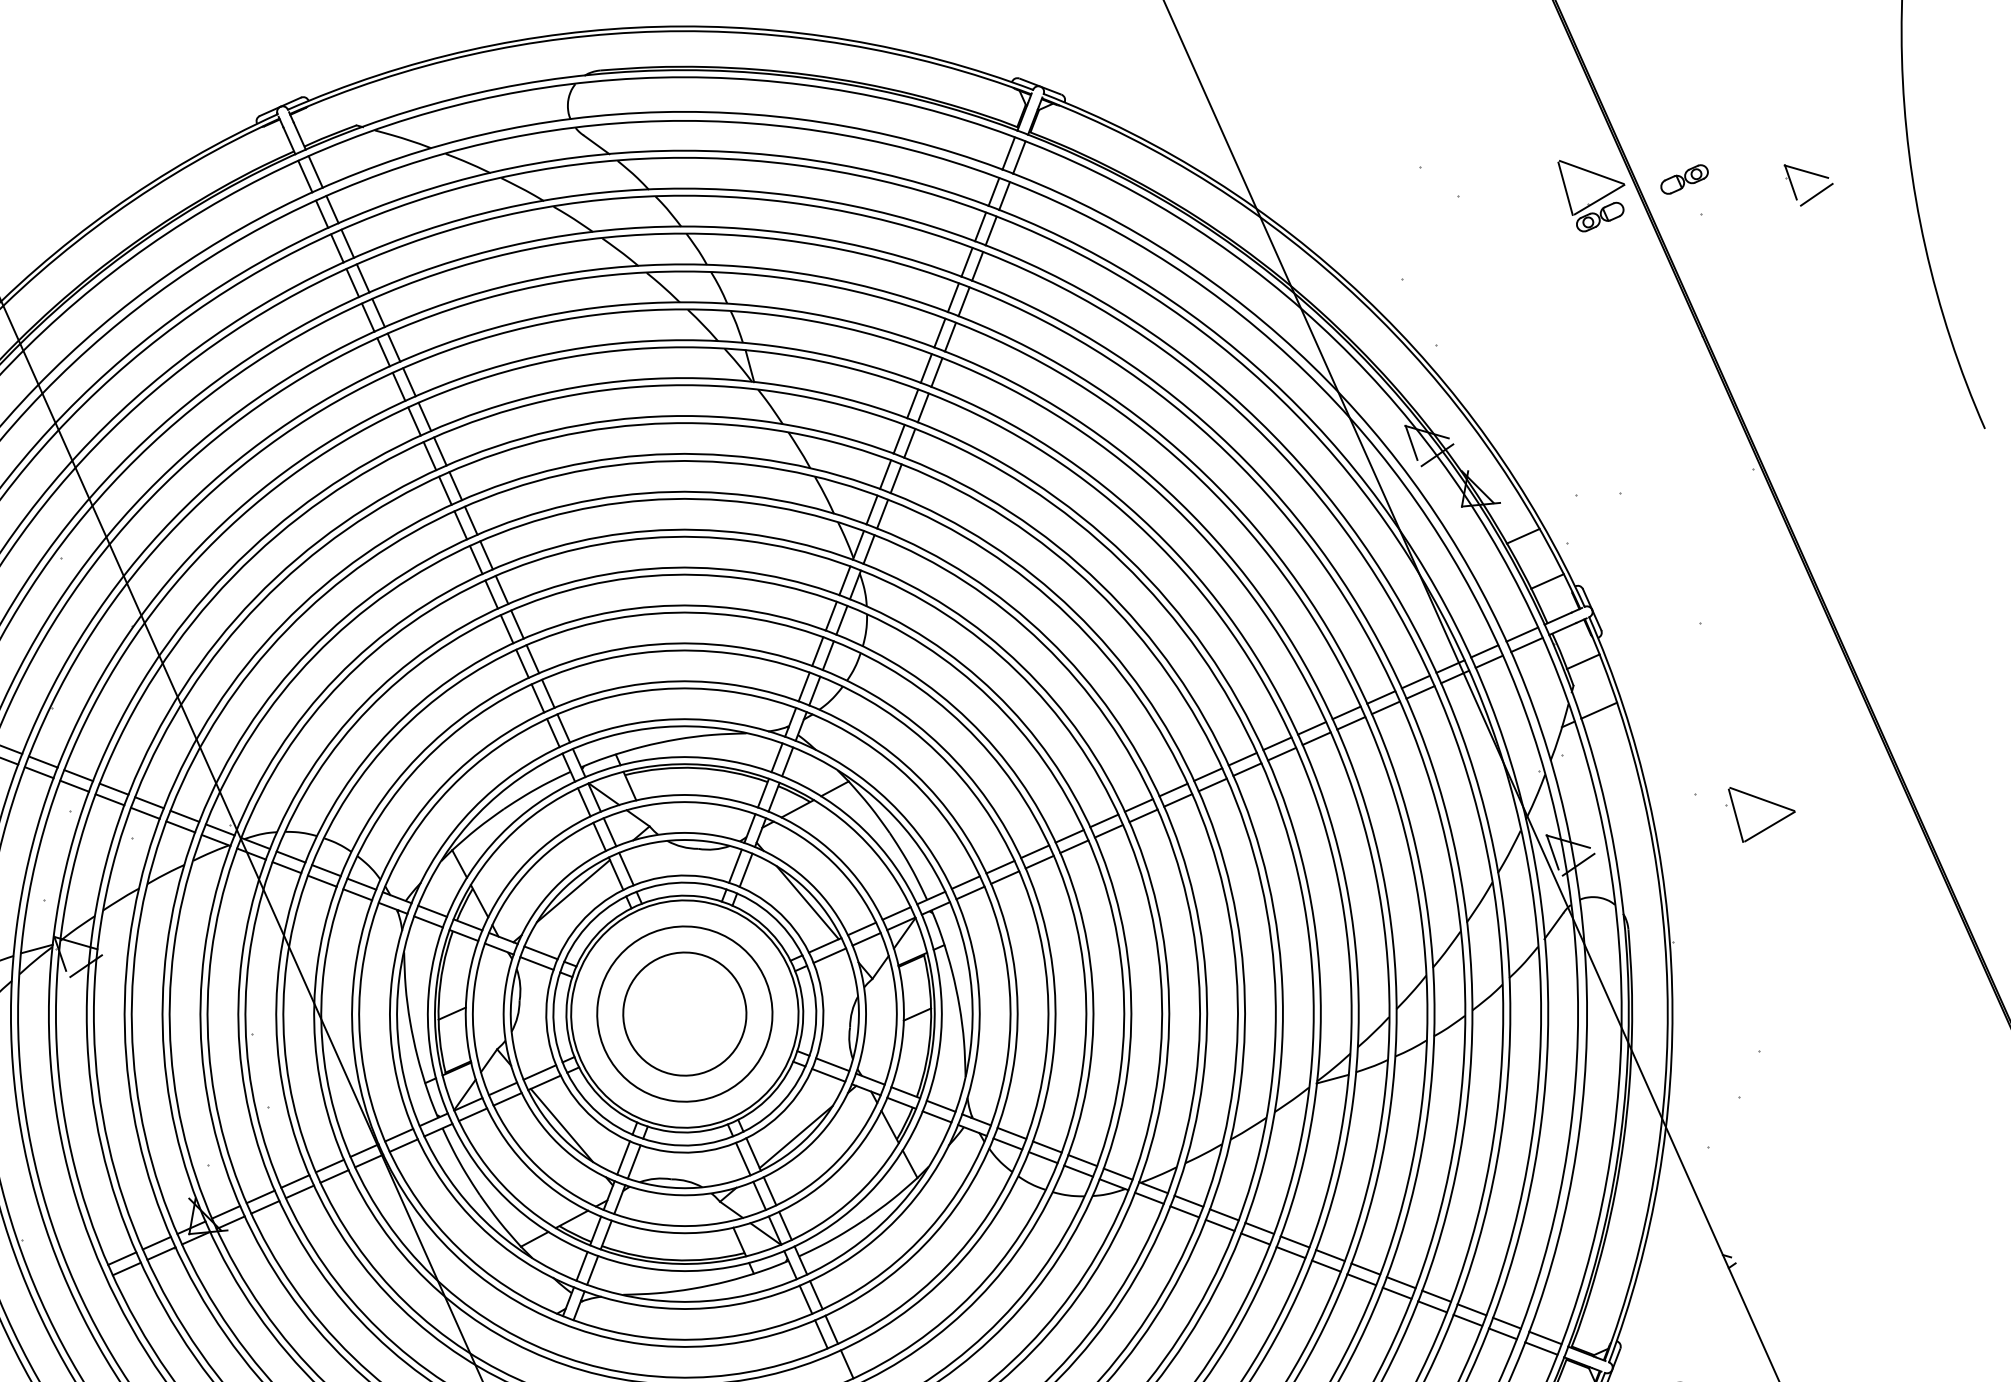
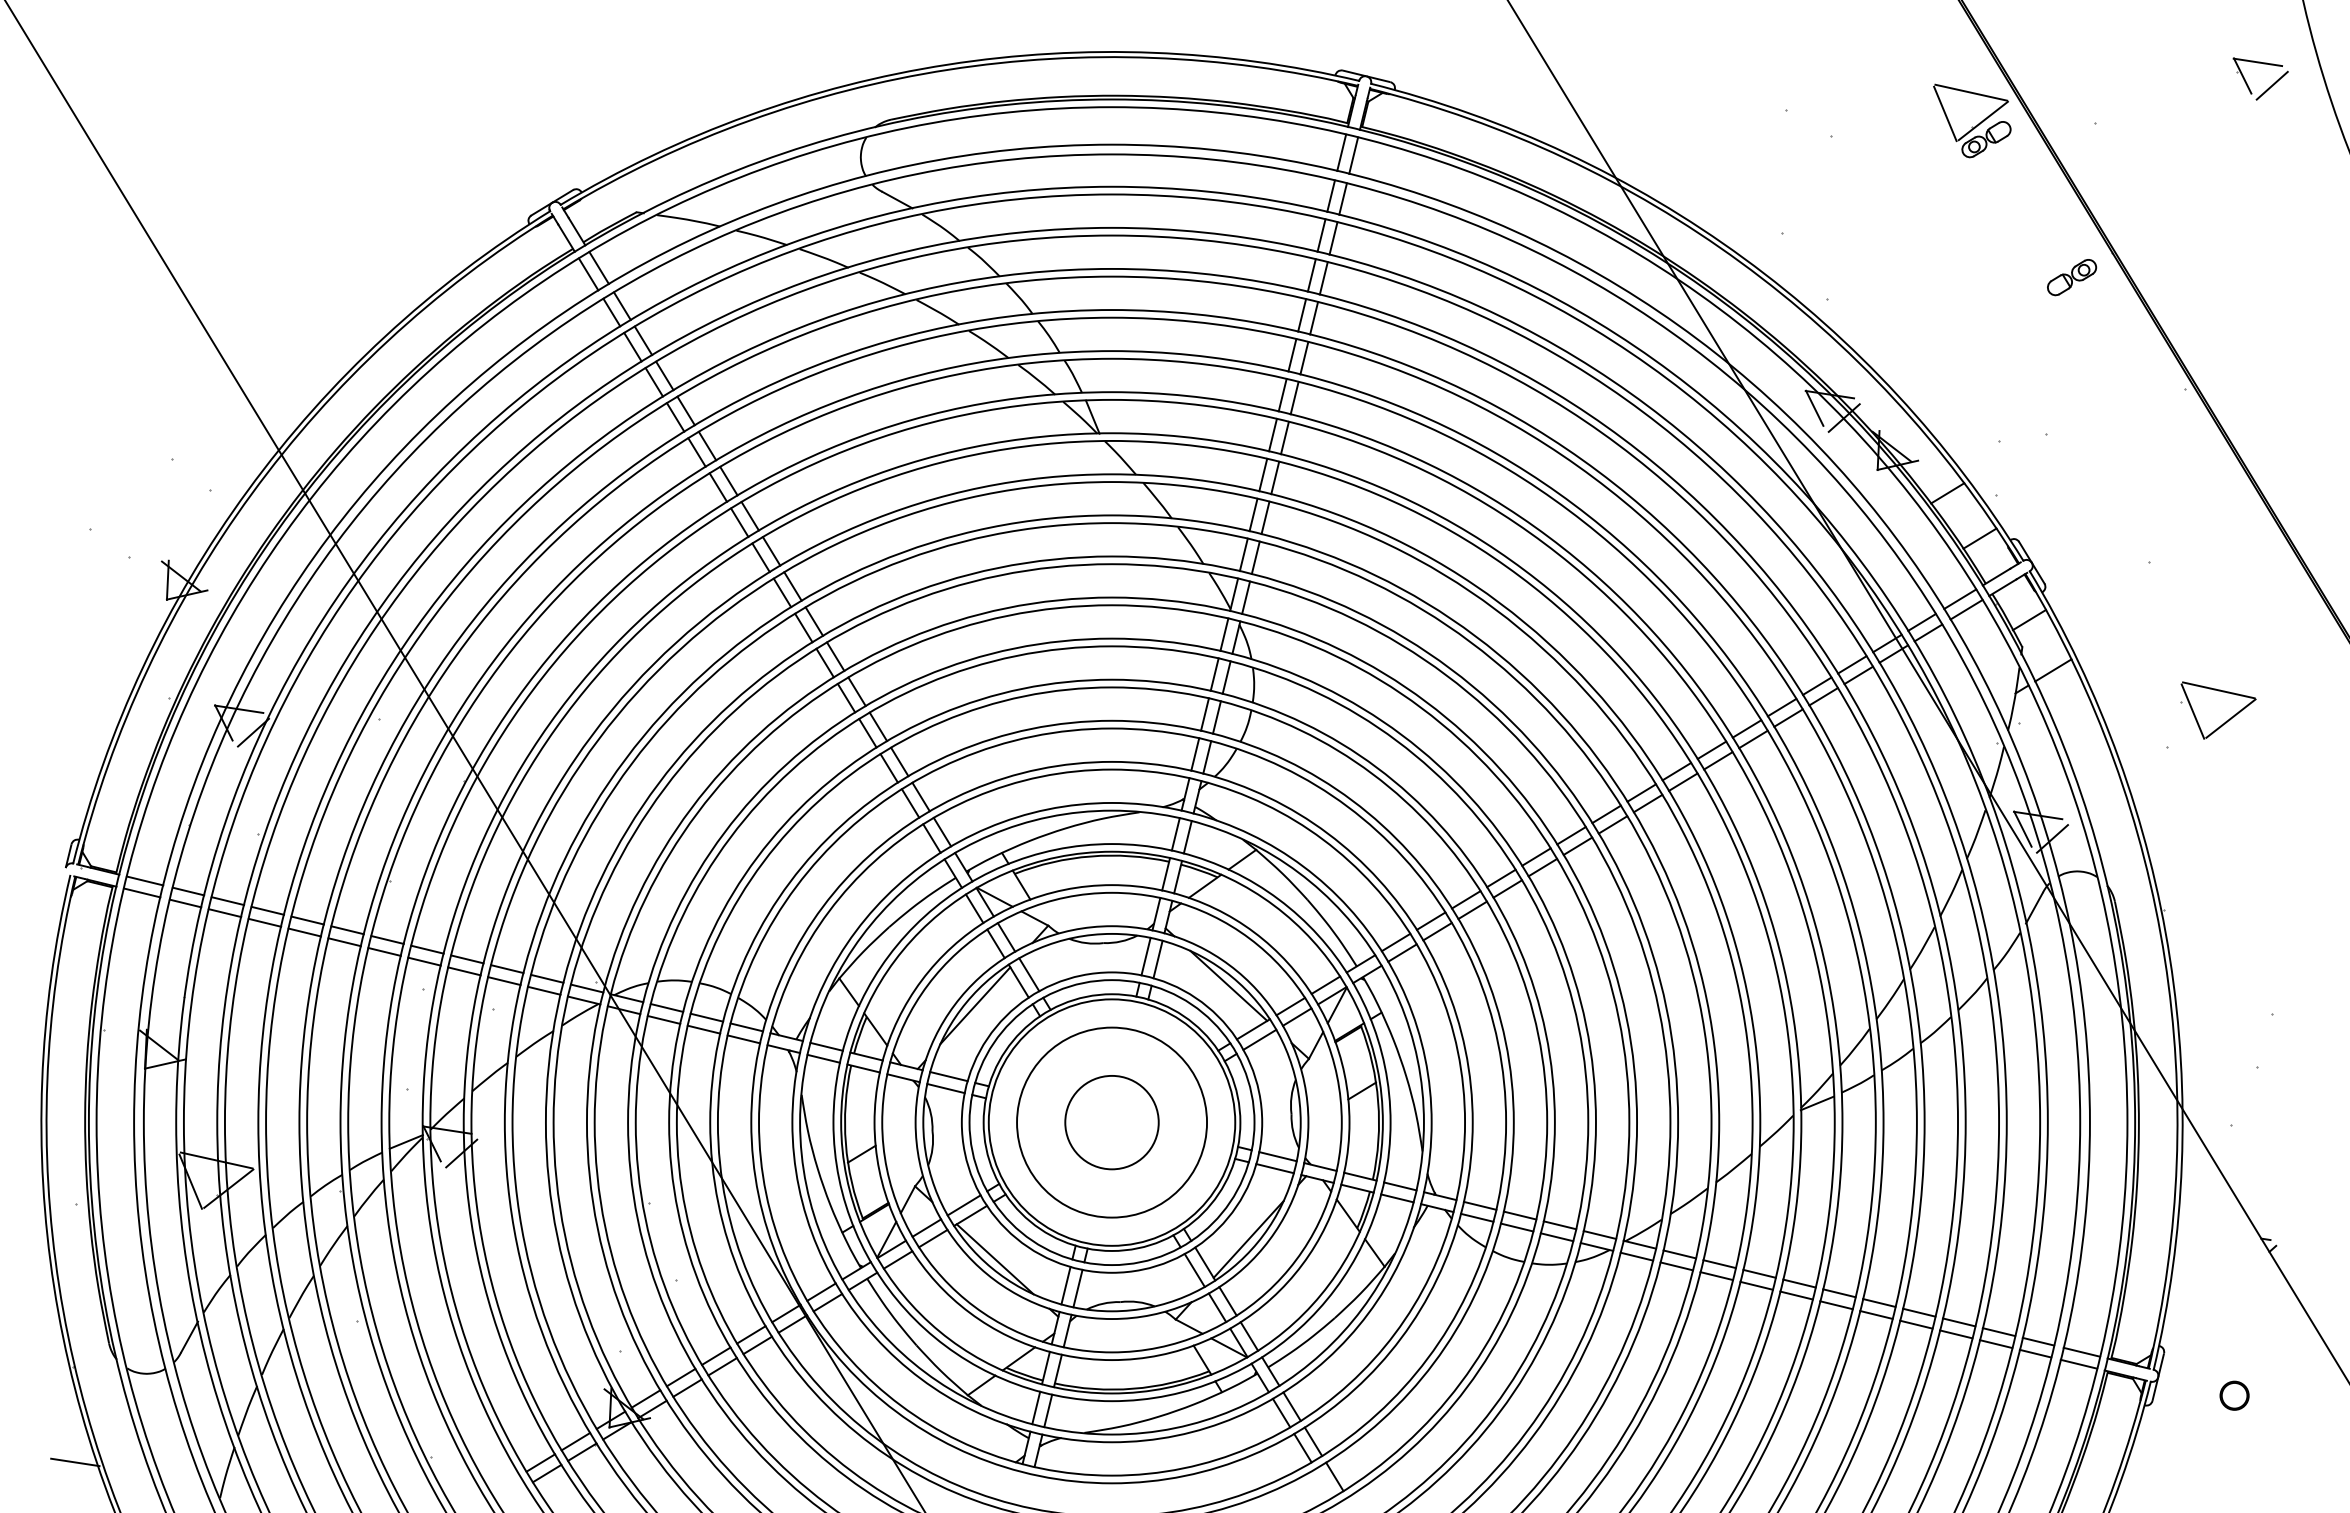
part: (1685, 179) -> (2072, 277), moved
part: (1814, 195) -> (2269, 86), moved
part: (1759, 817) -> (2218, 710), moved
circle: (684, 1013) -> (1111, 1122), size x0.7

